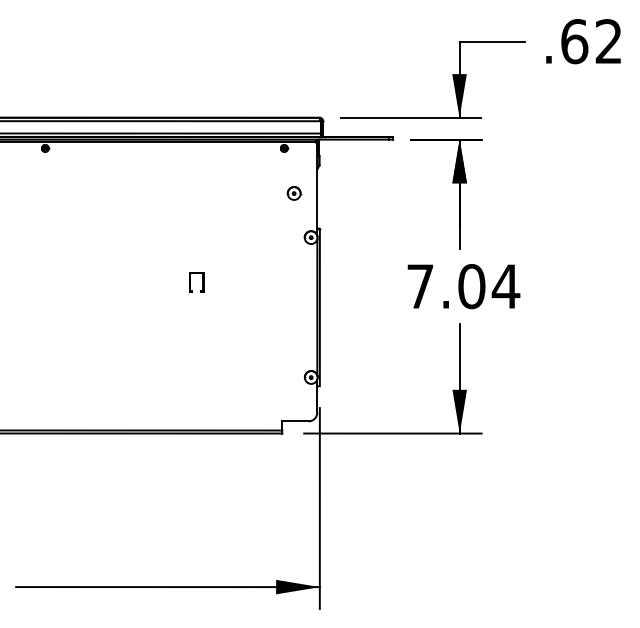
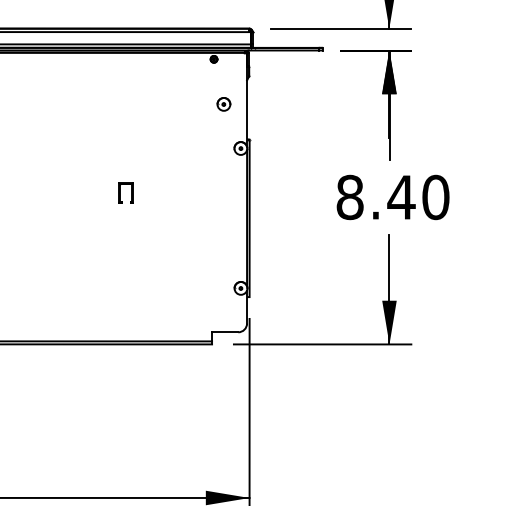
text: (463, 286) -> (393, 197), 7.04 -> 8.40

